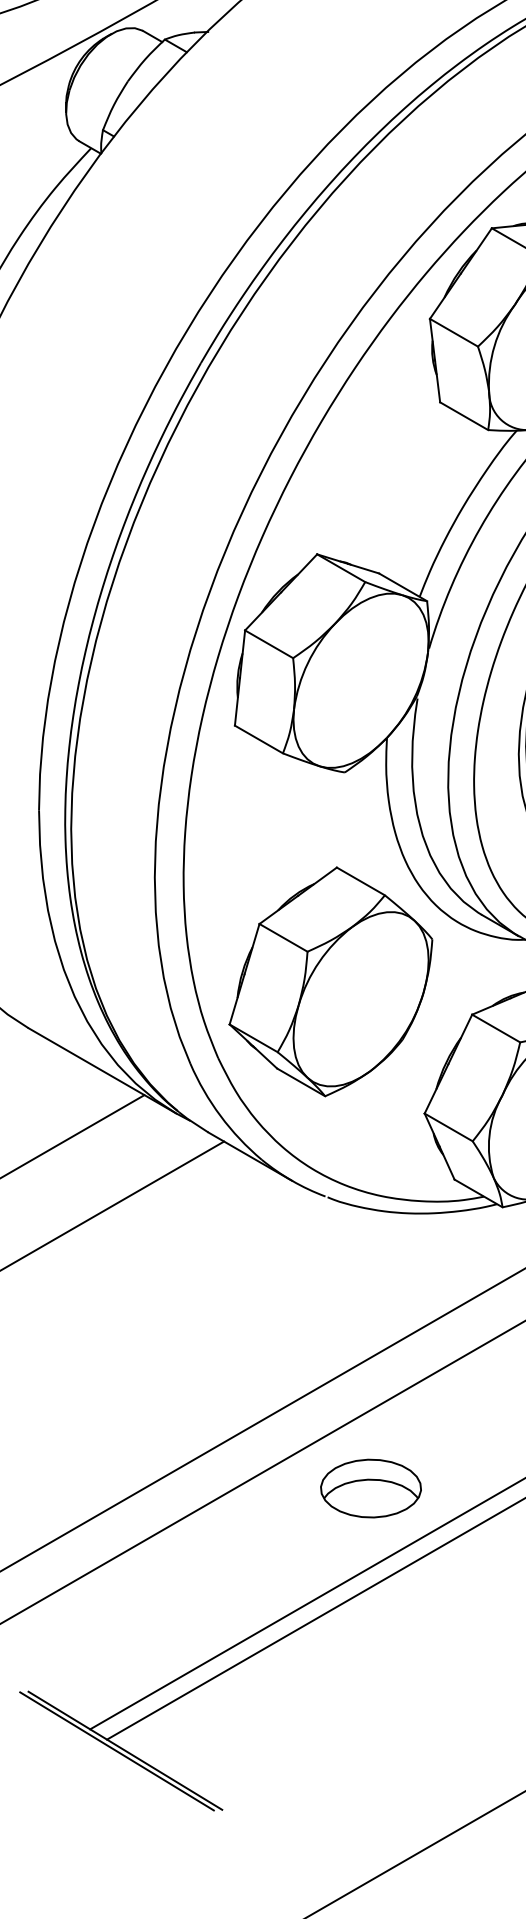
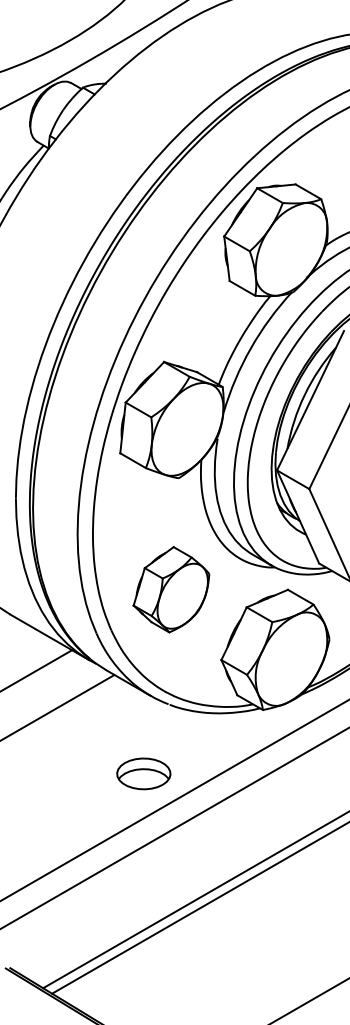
part: (331, 981) -> (171, 589), size x0.7
part: (370, 1487) -> (143, 773), moved

